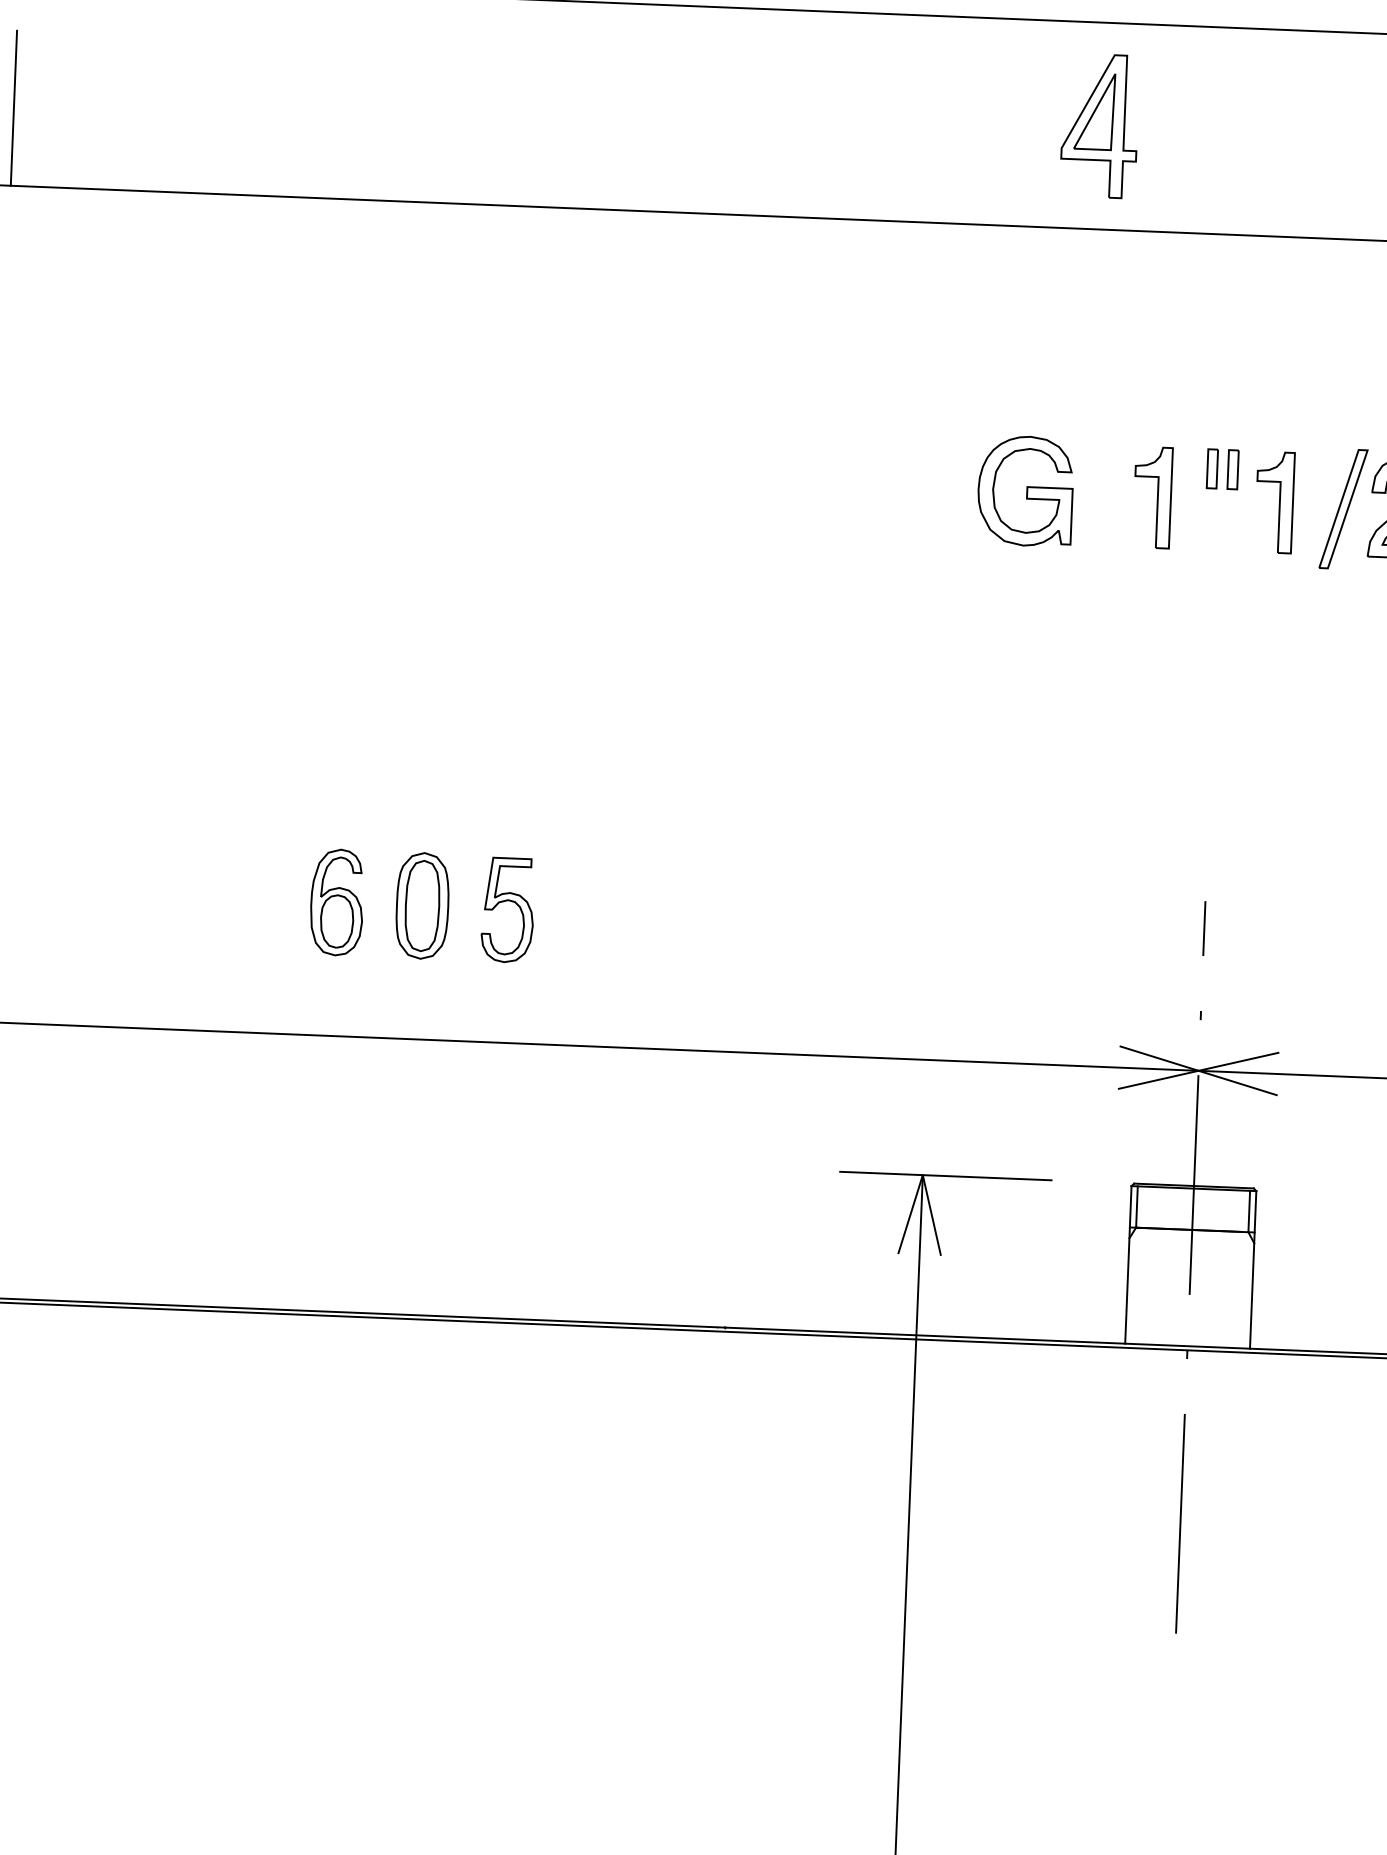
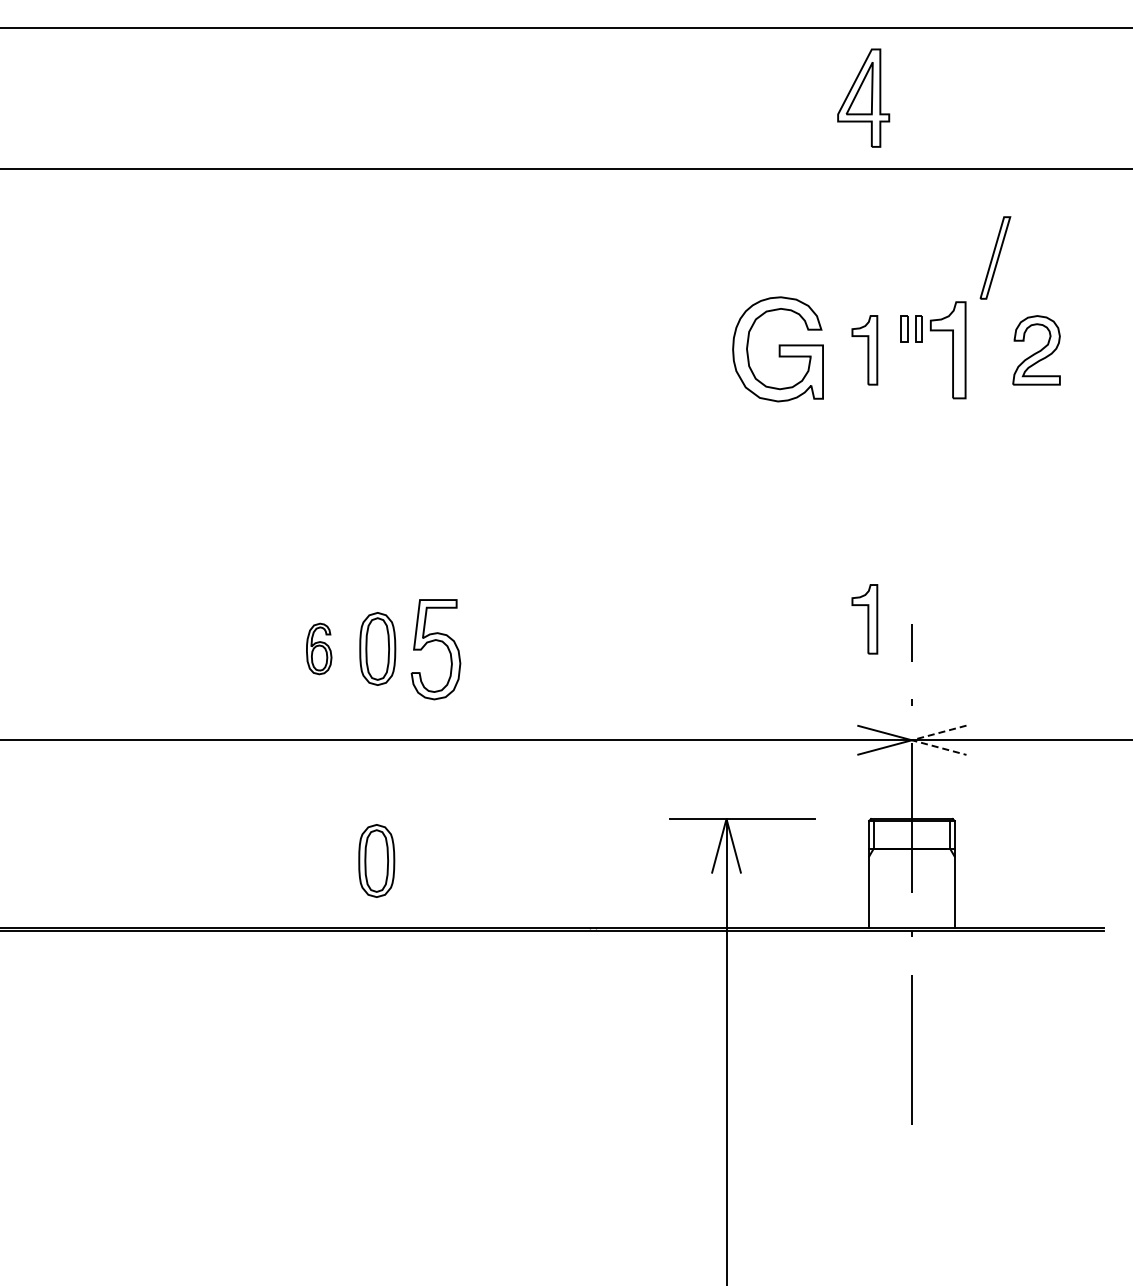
line: (14, 107) -> (77, 115), removed
part: (1099, 125) -> (863, 97), moved
part: (1024, 491) -> (777, 349), size x1.4
part: (1275, 502) -> (948, 350), size x1.4
part: (1343, 508) -> (995, 257), moved
part: (1136, 891) -> (864, 619), added
part: (335, 901) -> (318, 648), size x0.7
part: (508, 910) -> (436, 649), size x1.4
line: (1198, 1071) -> (911, 740), solid -> dashed
part: (408, 1215) -> (376, 860), added

